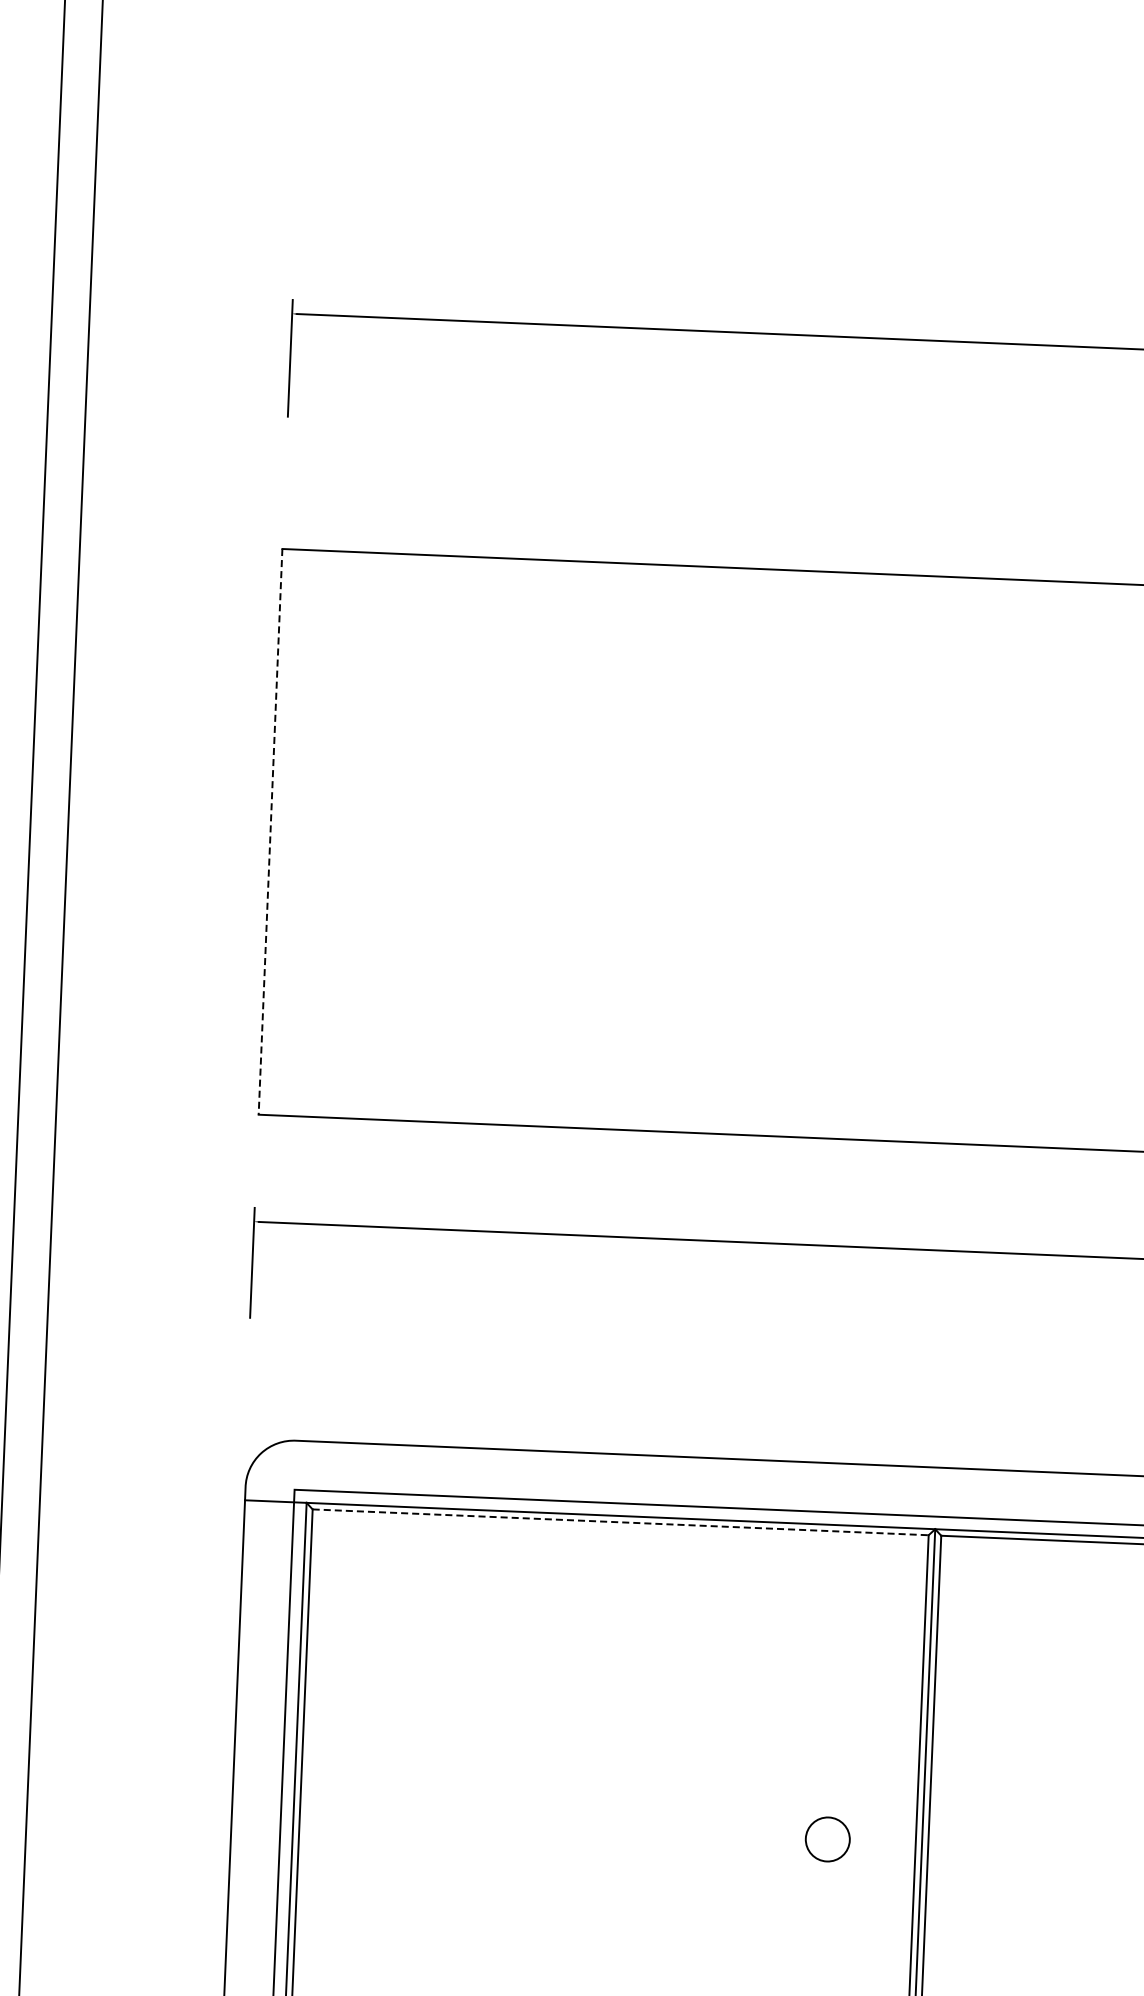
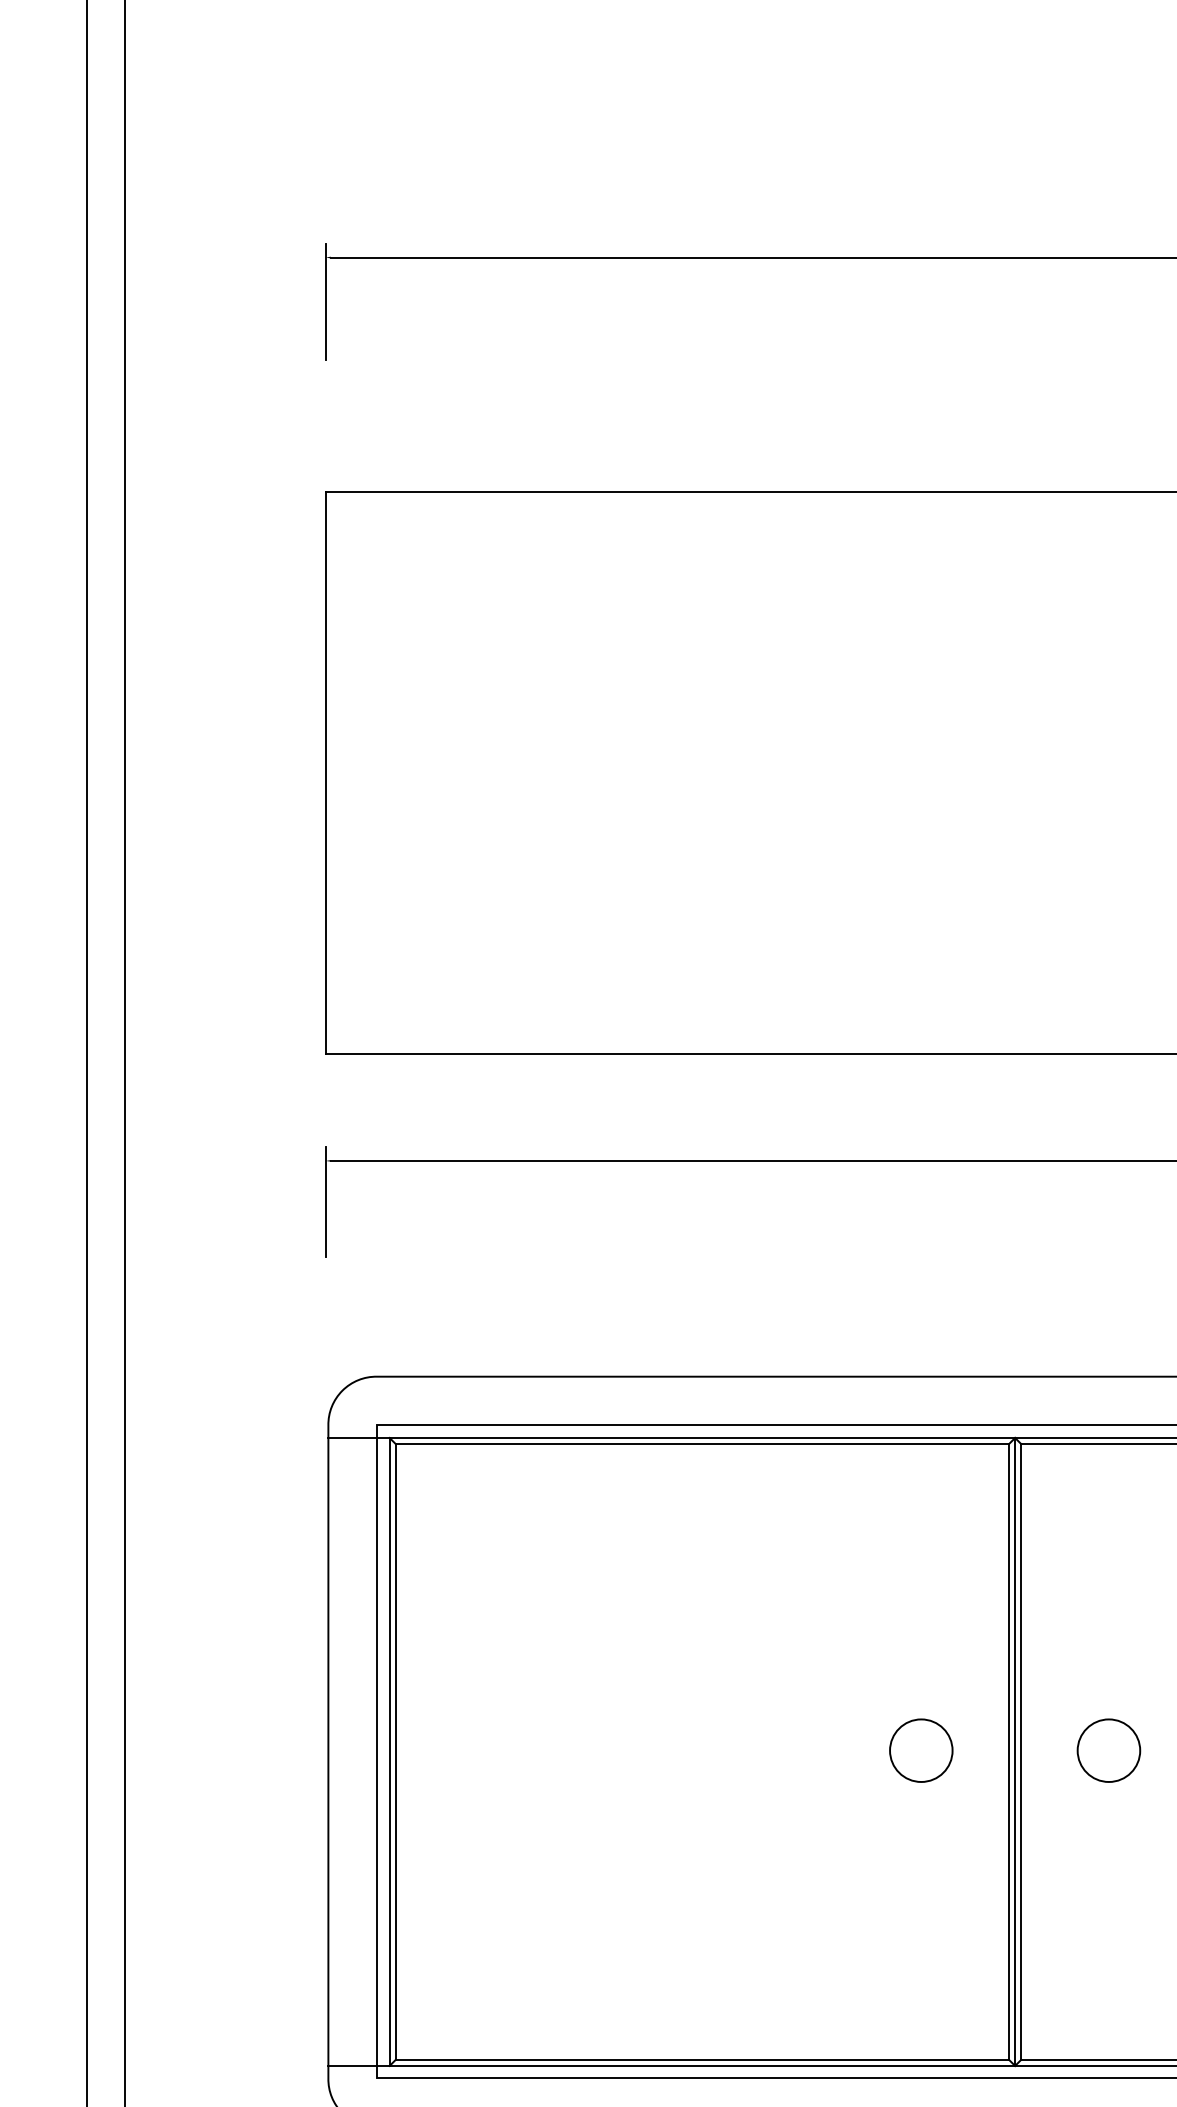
line: (270, 832) -> (325, 773), dashed -> solid
line: (620, 1522) -> (702, 1444), dashed -> solid
circle: (827, 1839) -> (921, 1750), size x1.43
circle: (1015, 1847) -> (1108, 1750), added

